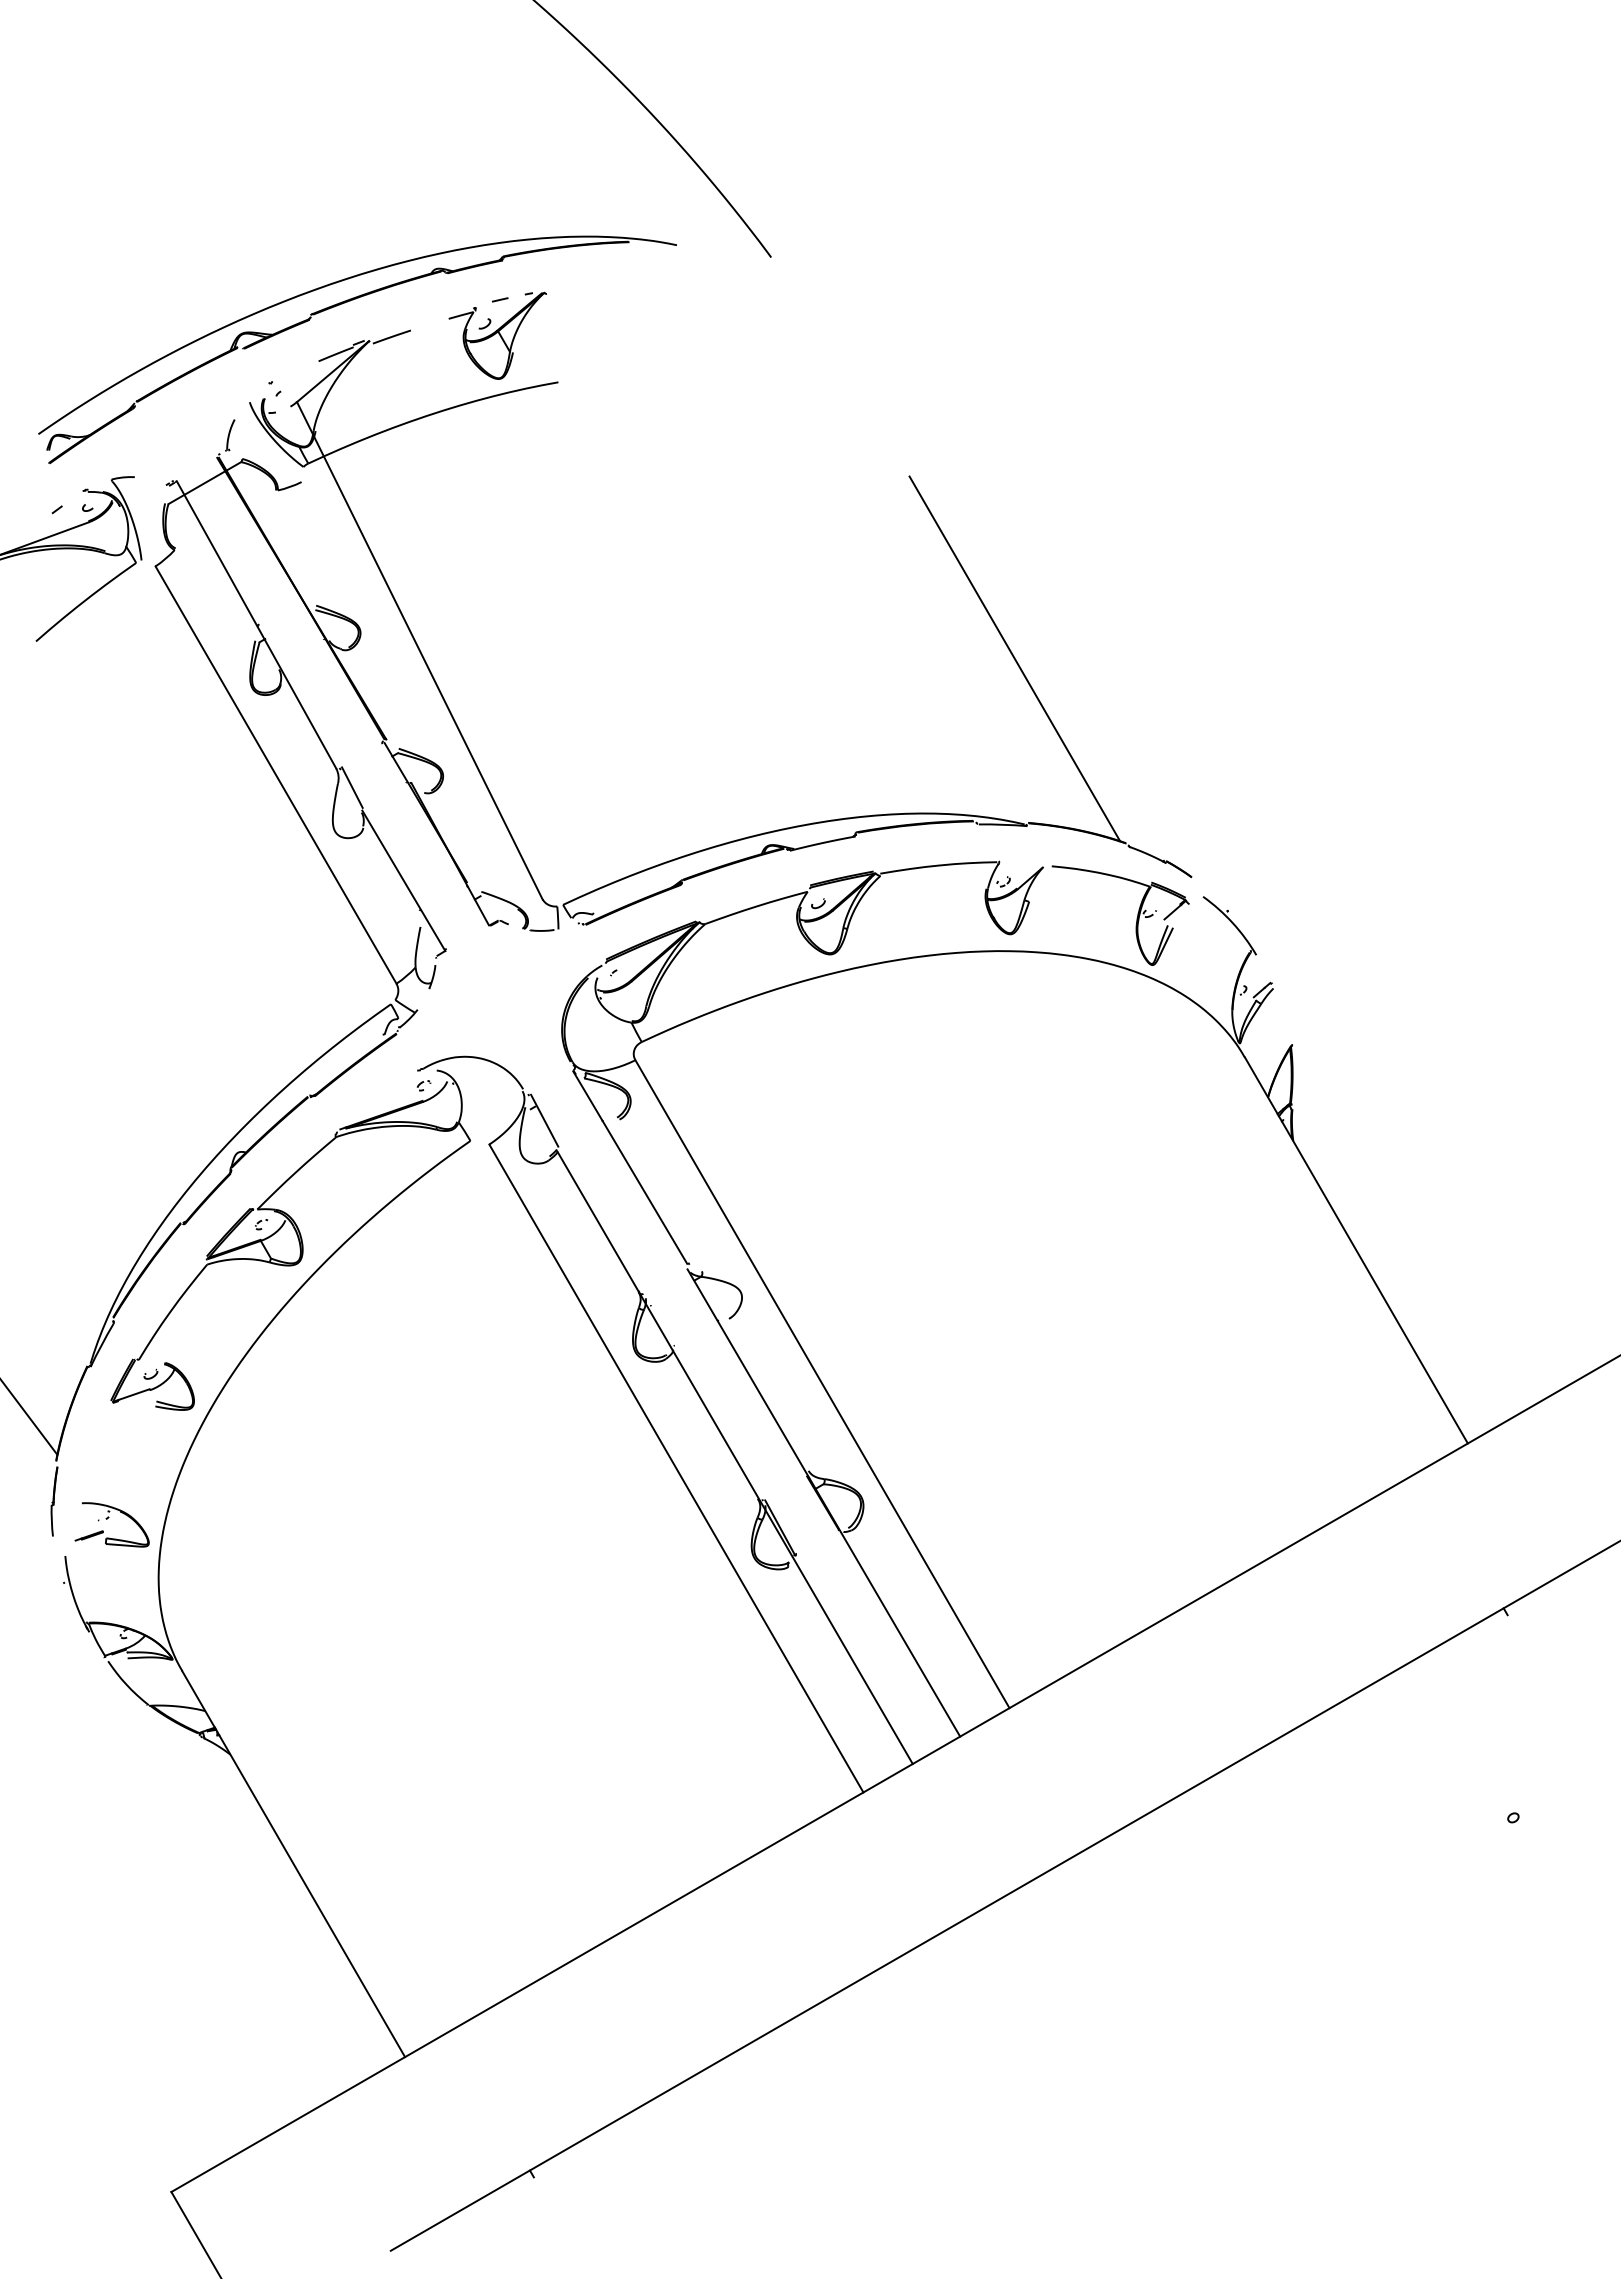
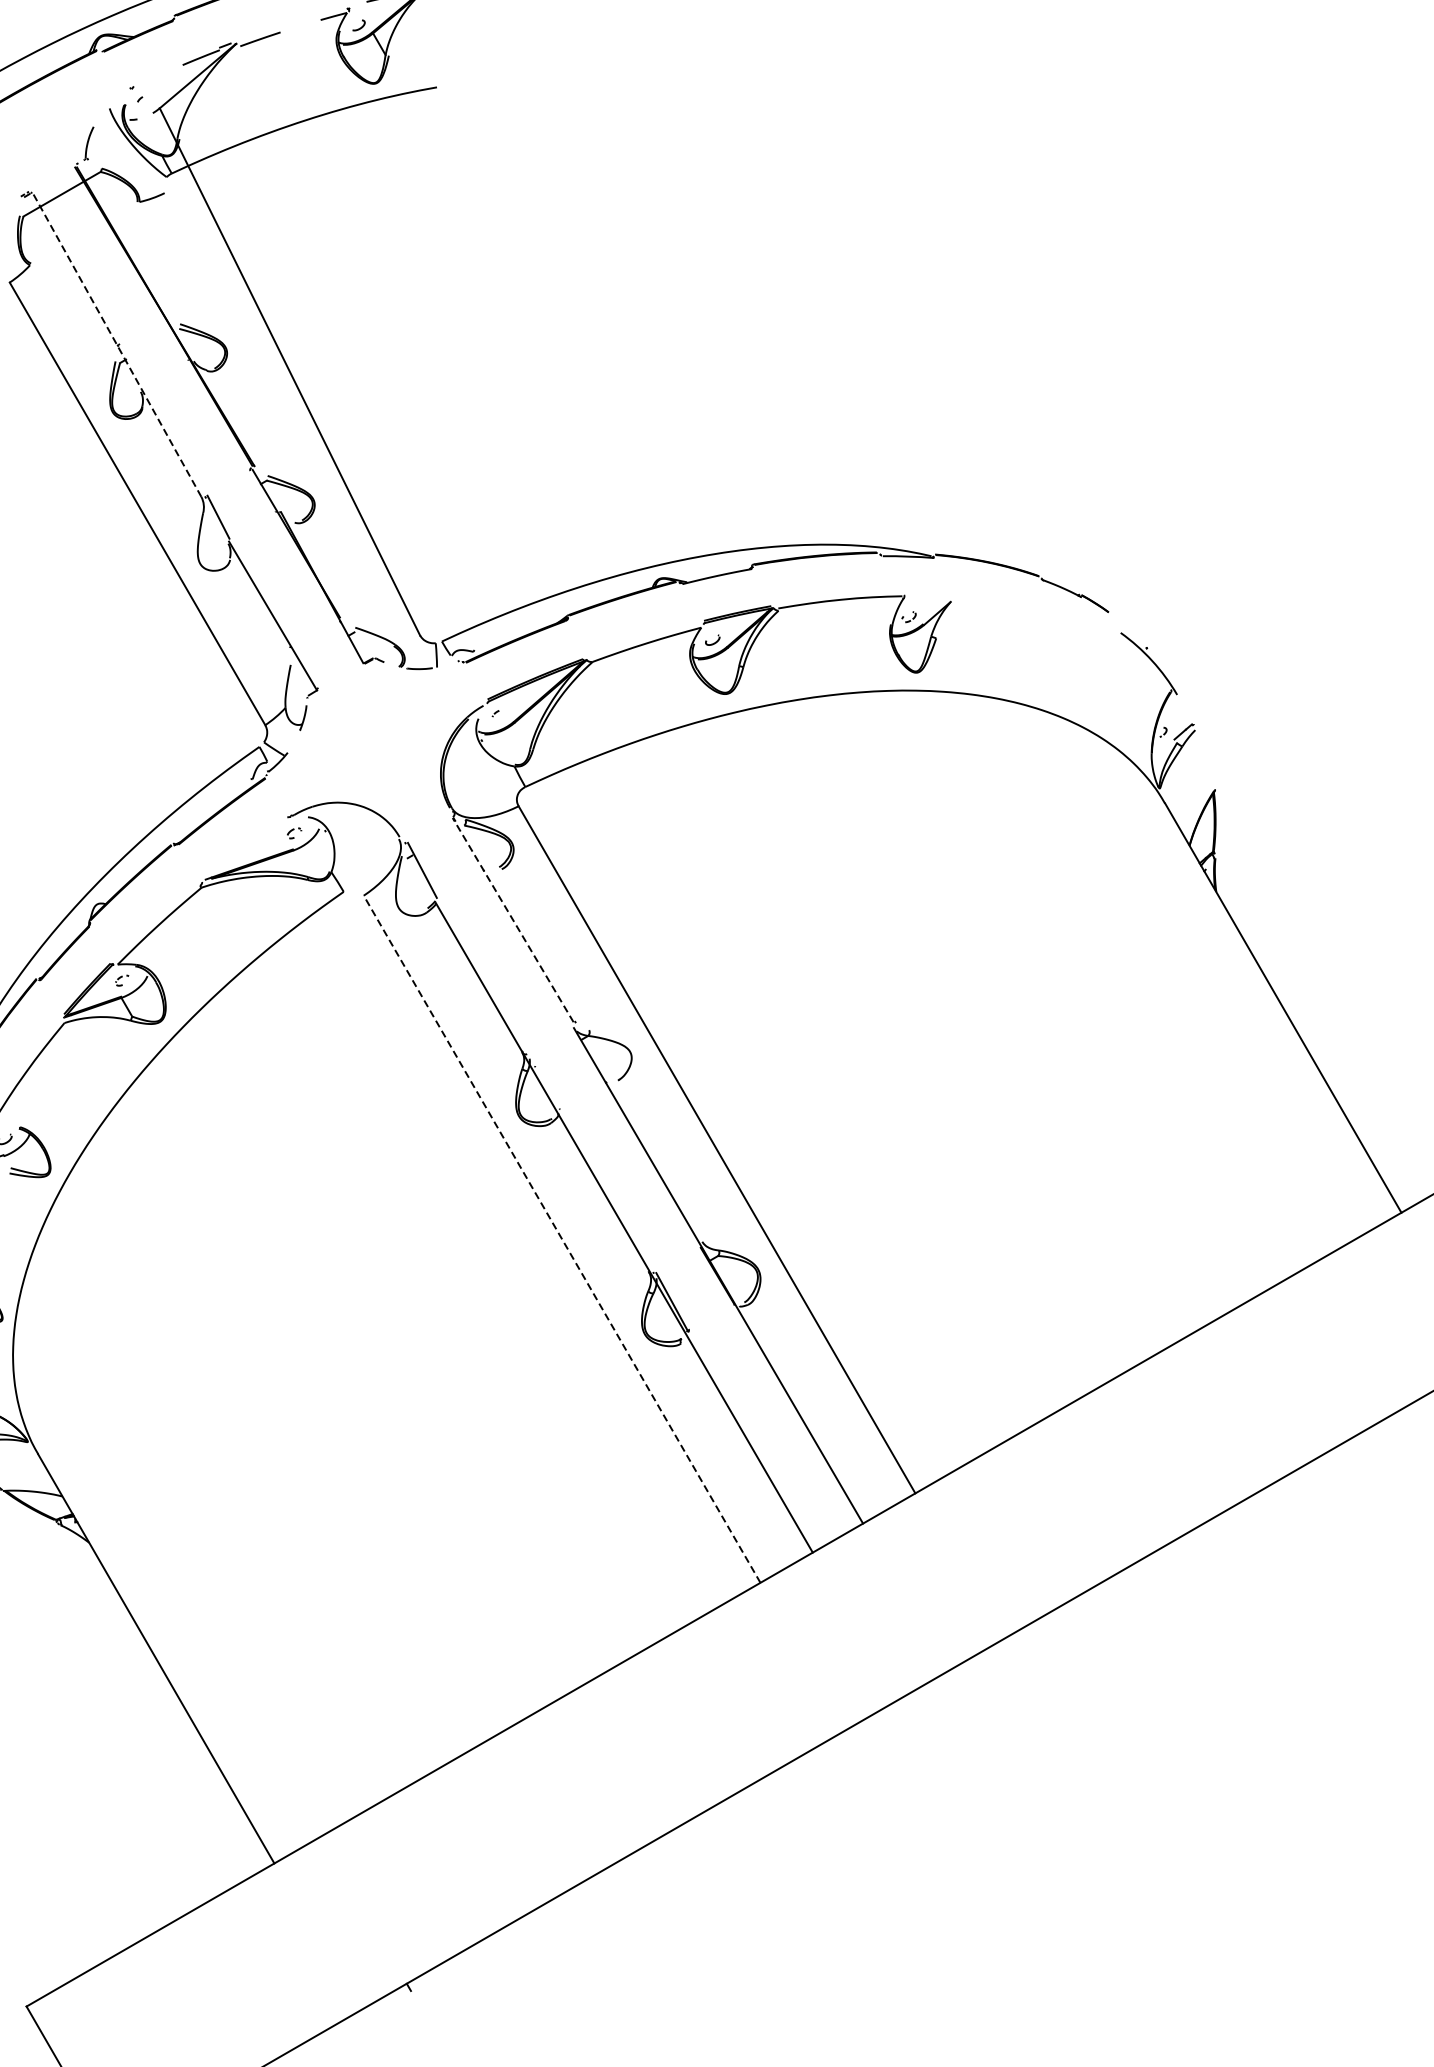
line: (256, 624) -> (116, 344), solid -> dashed
line: (1014, 658) -> (920, 380), removed
part: (1136, 918) -> (1050, 655), removed
line: (630, 1167) -> (513, 920), solid -> dashed
line: (676, 1468) -> (562, 1239), solid -> dashed

